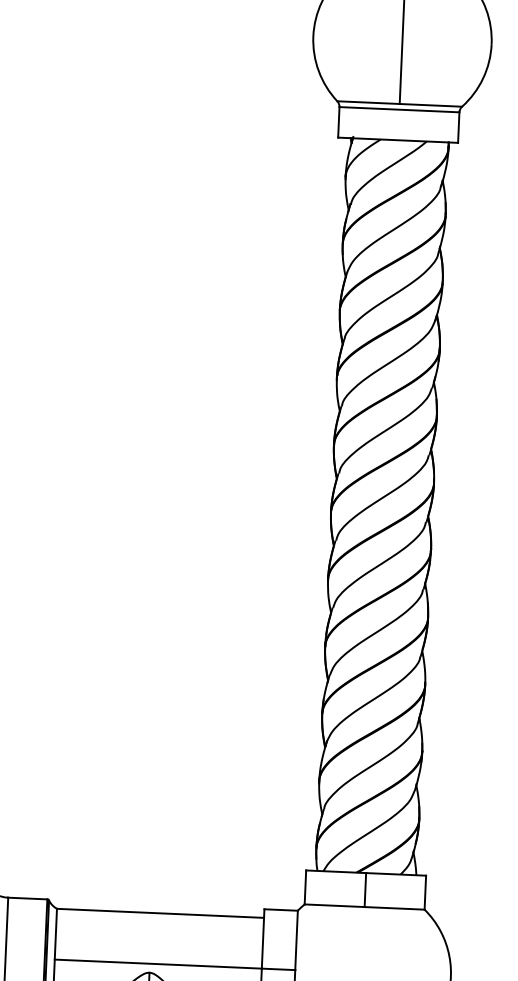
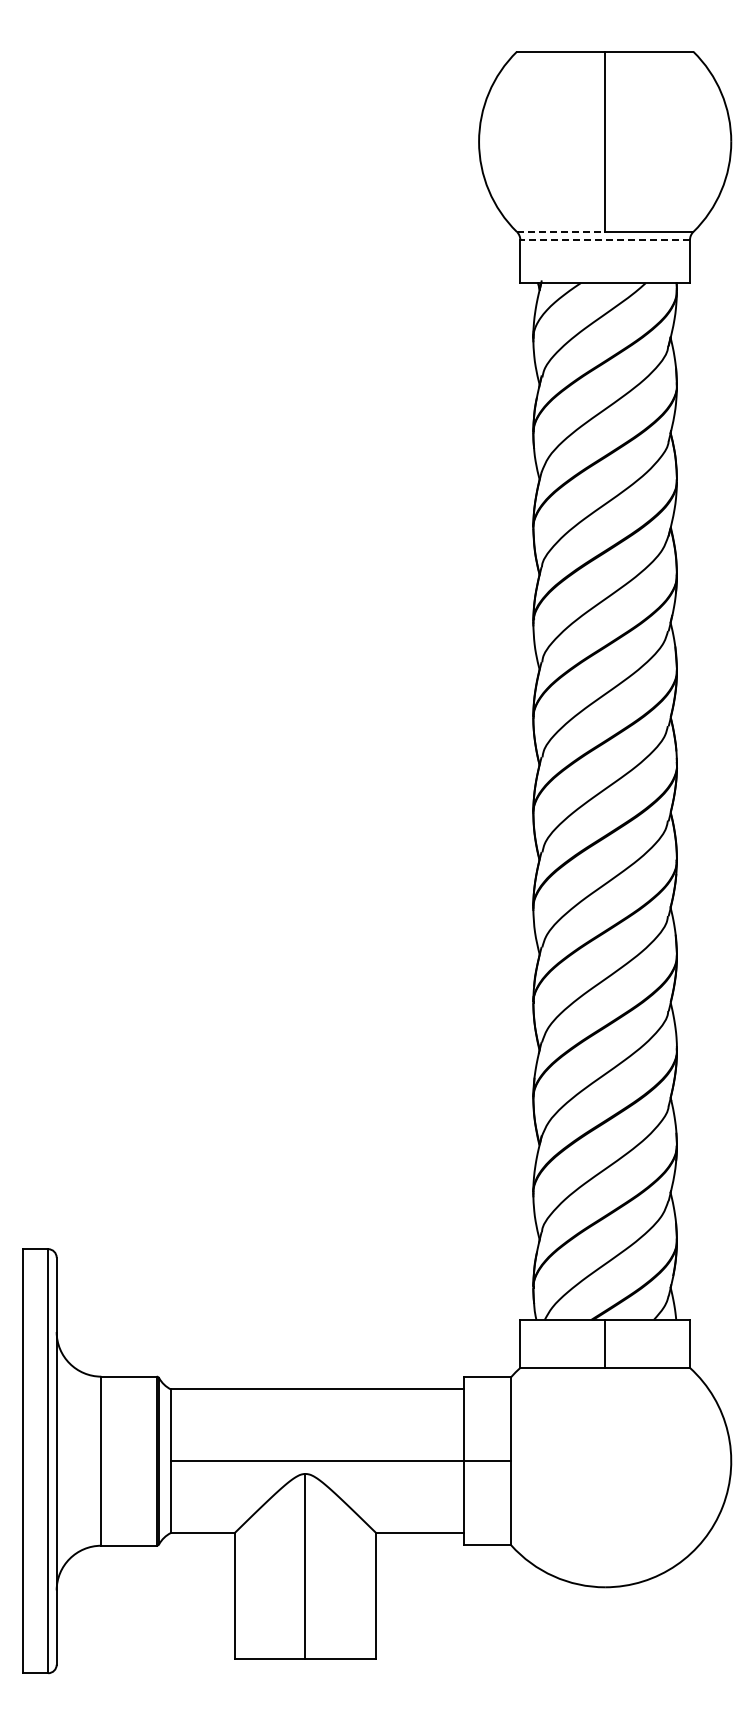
line: (368, 102) -> (561, 231), solid -> dashed
line: (399, 110) -> (605, 240), solid -> dashed

